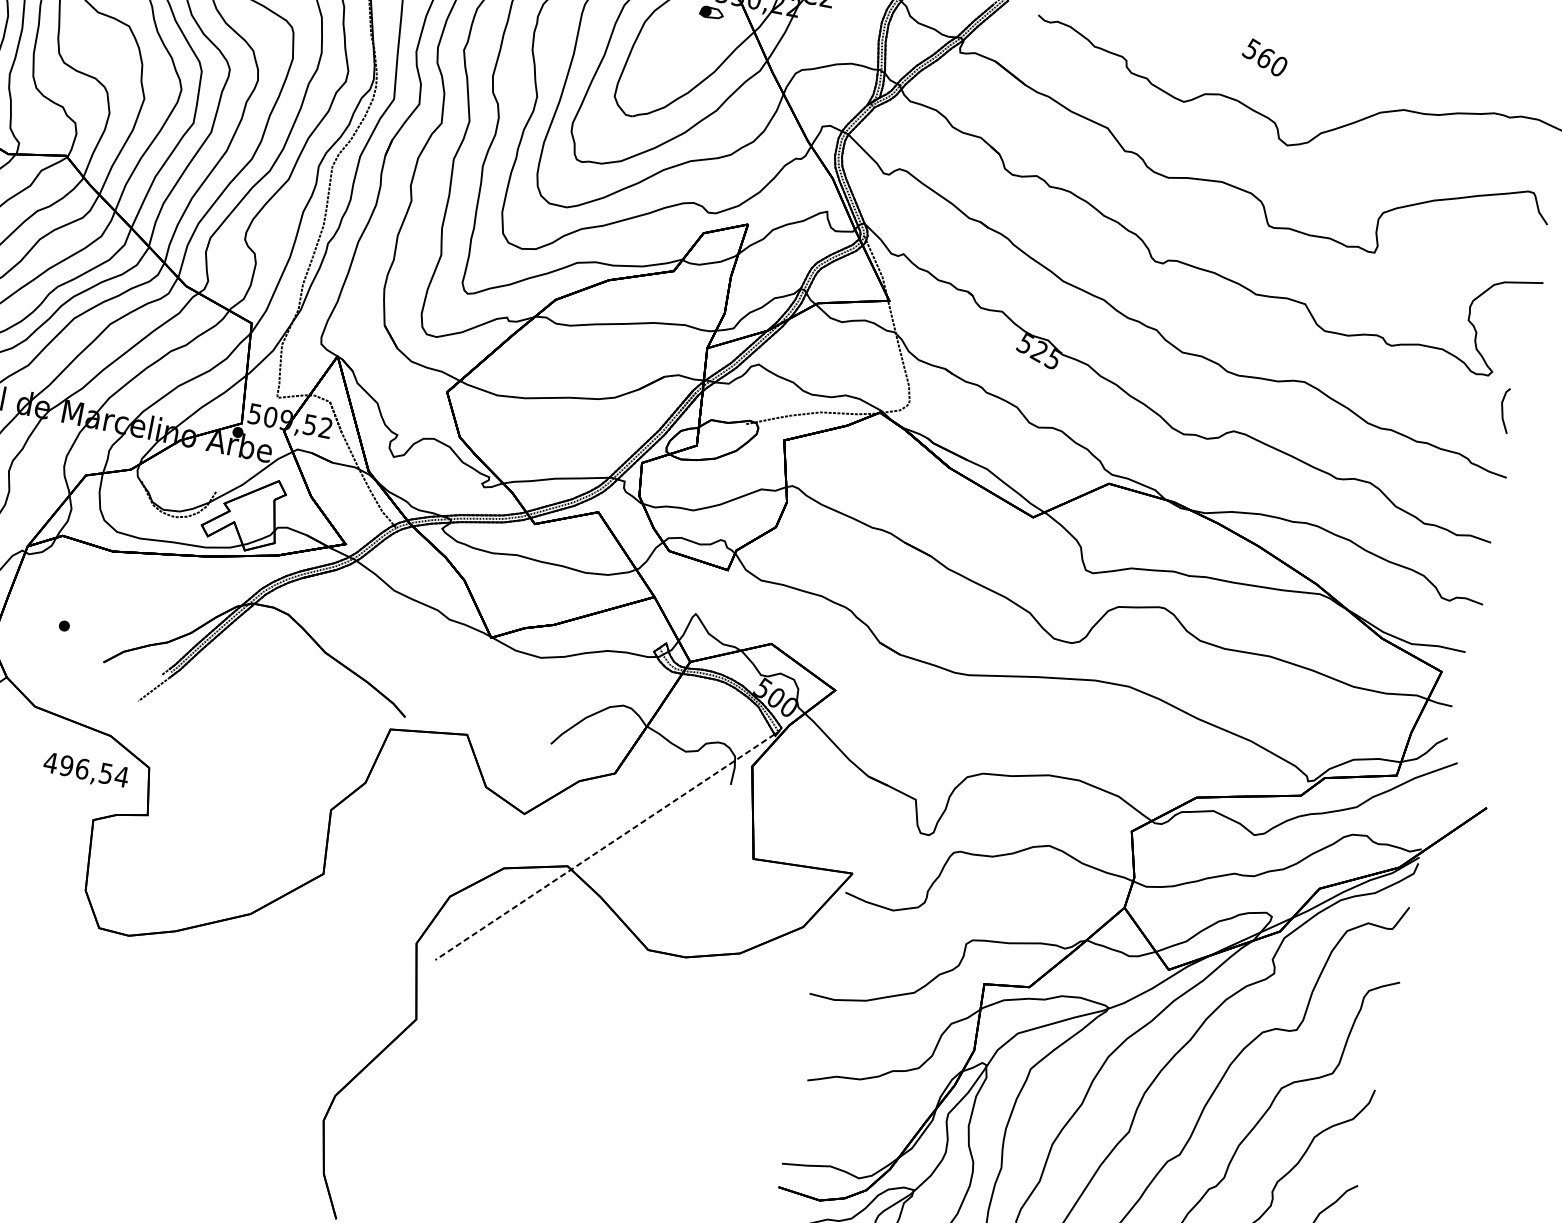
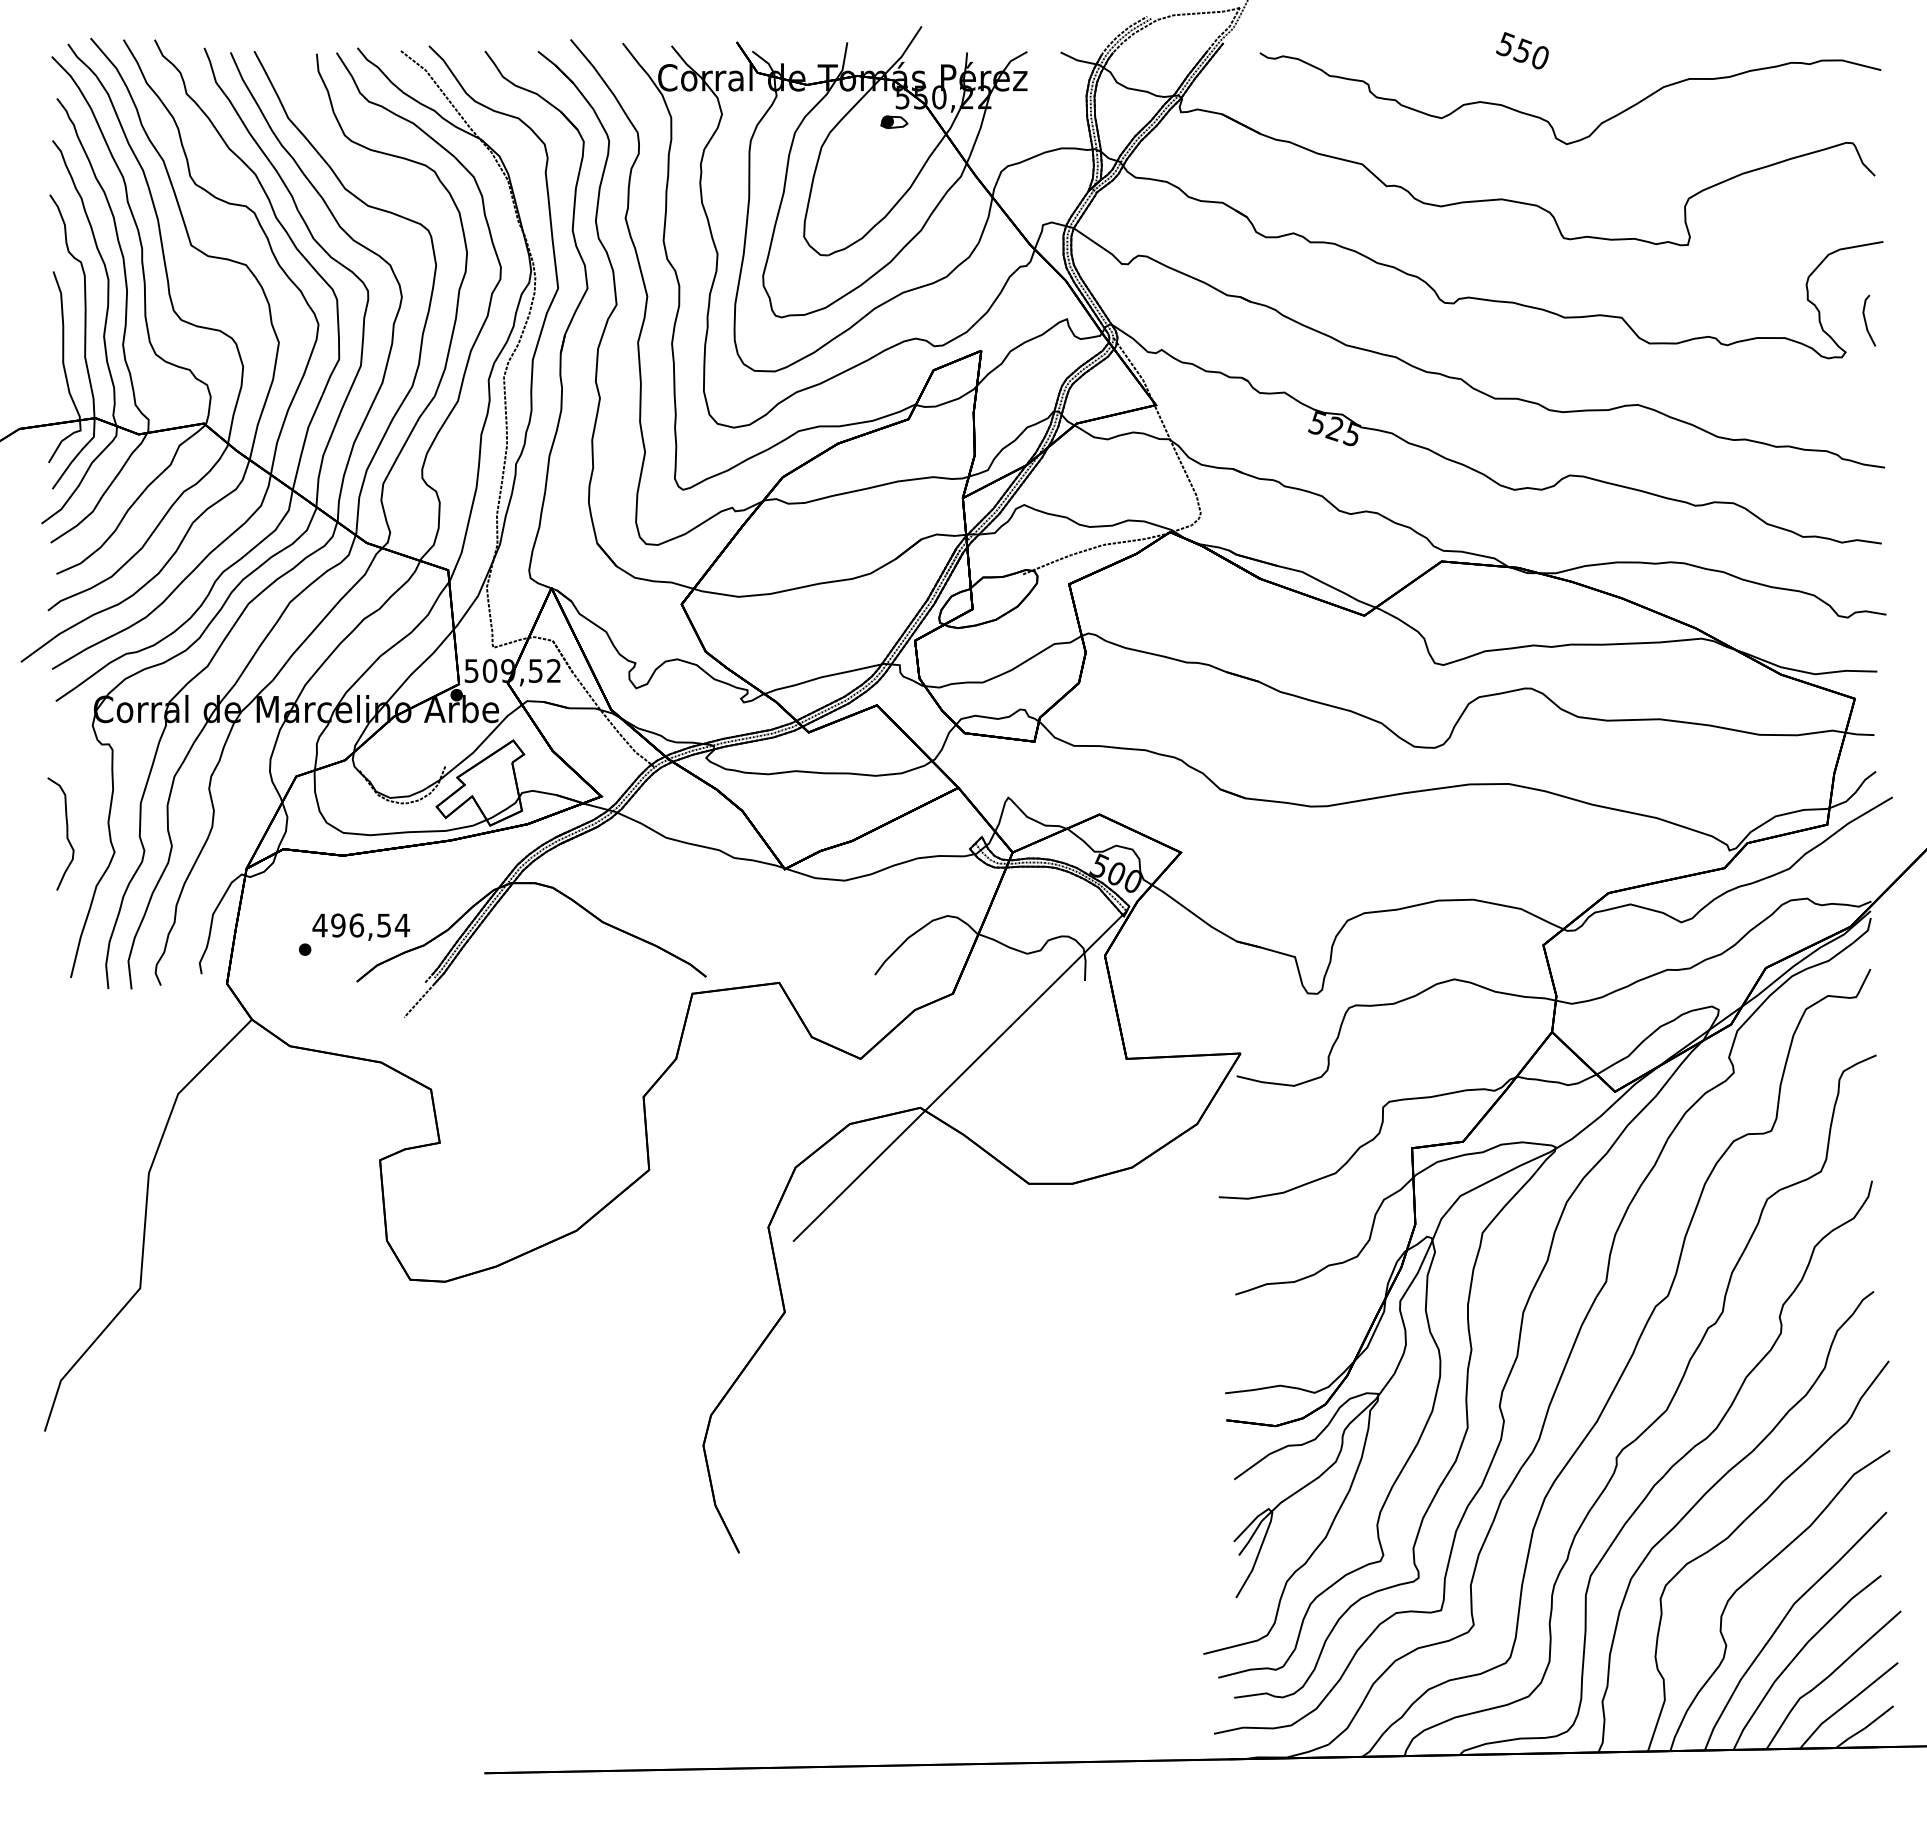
text: (1264, 57) -> (1522, 50), 560 -> 550
line: (1503, 409) -> (1866, 320), moved
text: (86, 770) -> (361, 926), moved
line: (604, 847) -> (957, 1078), dashed -> solid

